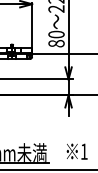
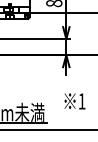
text: (76, 151) -> (74, 101), moved

